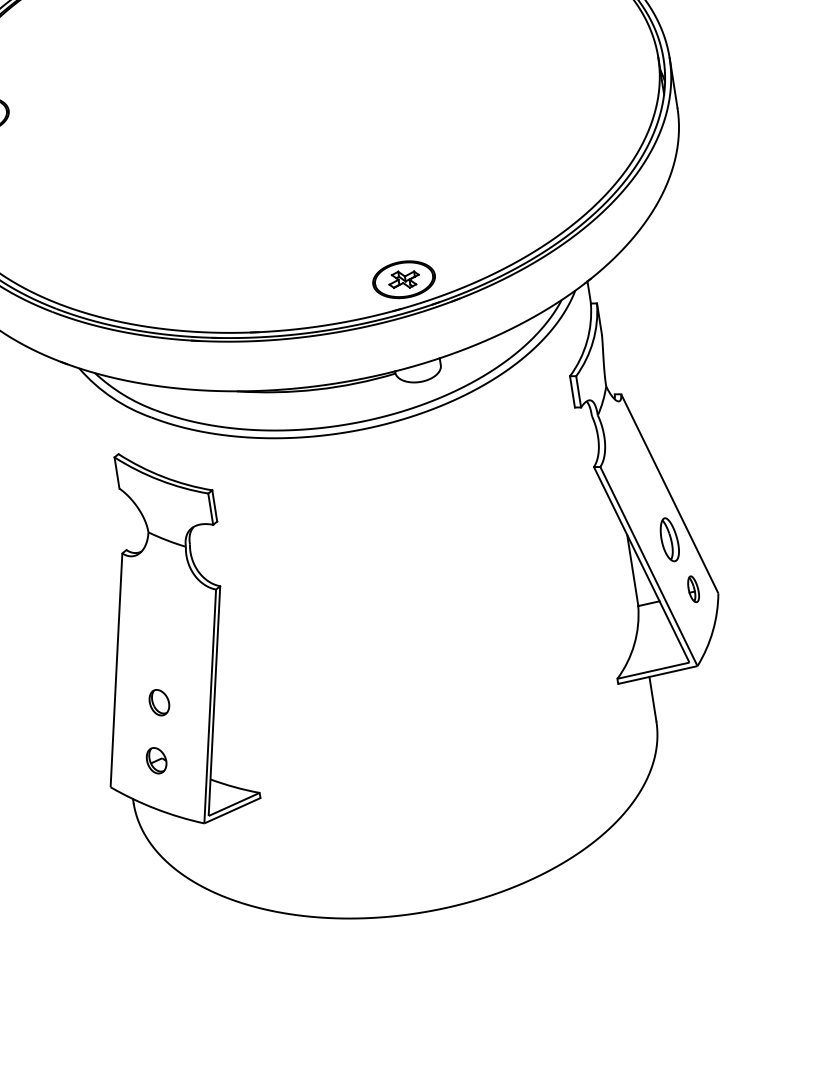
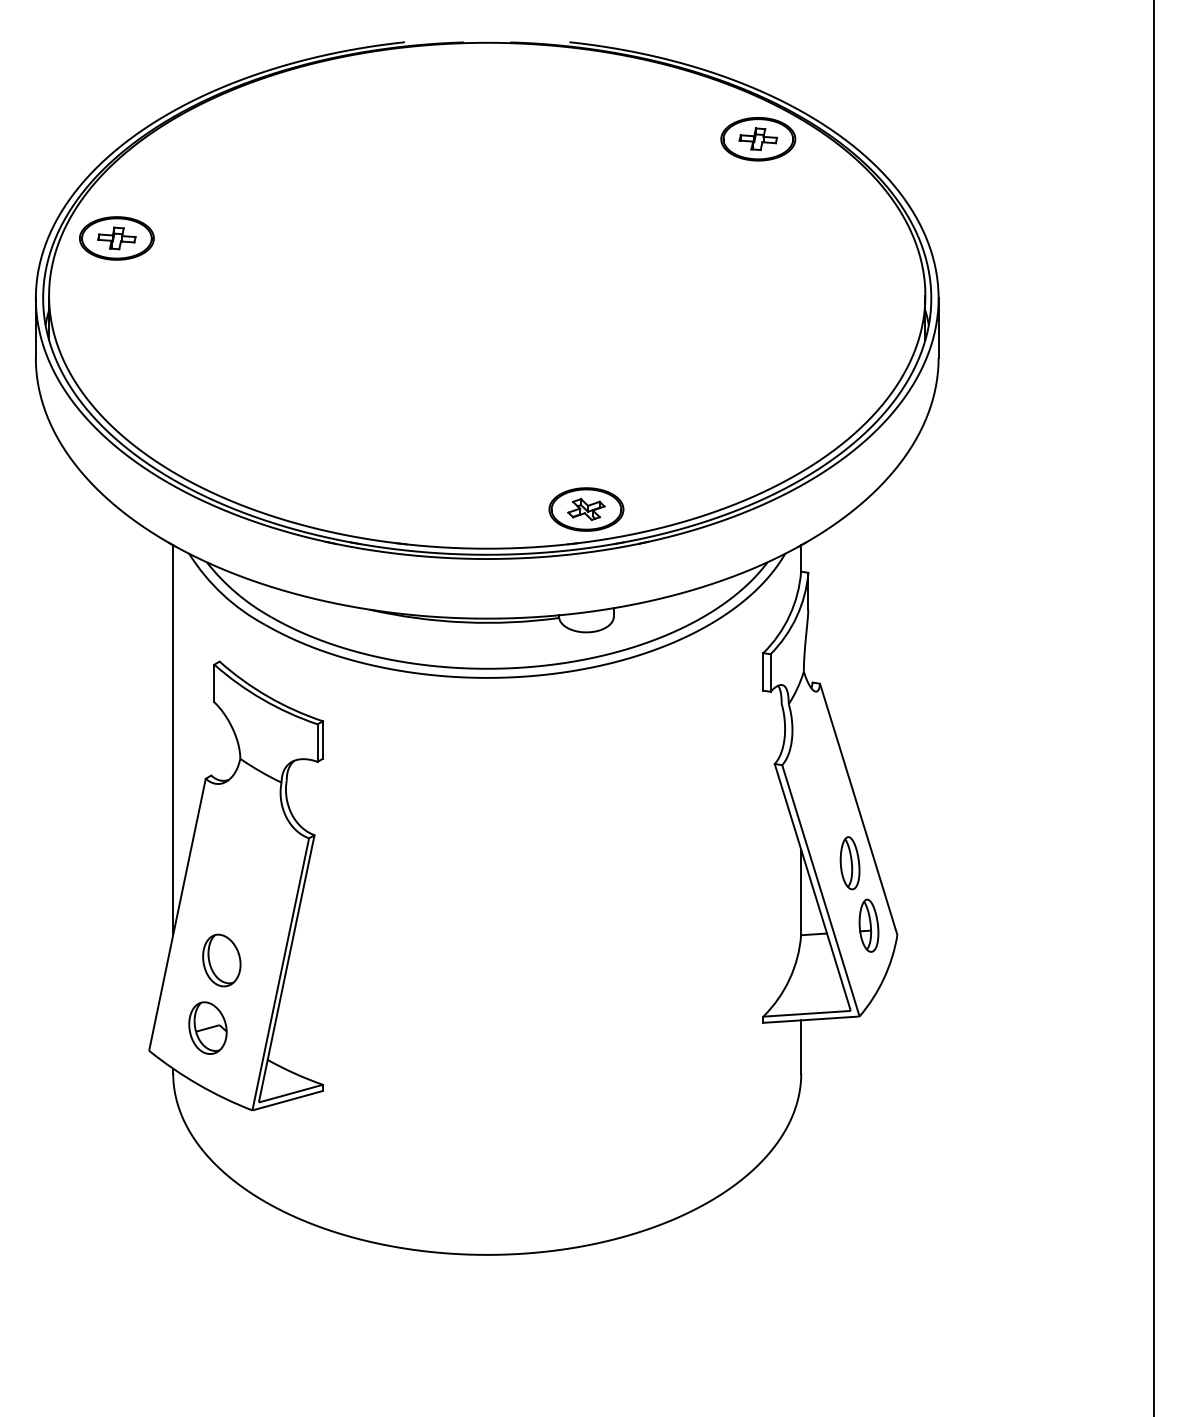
line: (90, 525) -> (173, 740), added
part: (693, 589) -> (868, 925), size x1.67
part: (159, 702) -> (221, 960), size x1.67
part: (156, 760) -> (207, 1027), size x1.67

